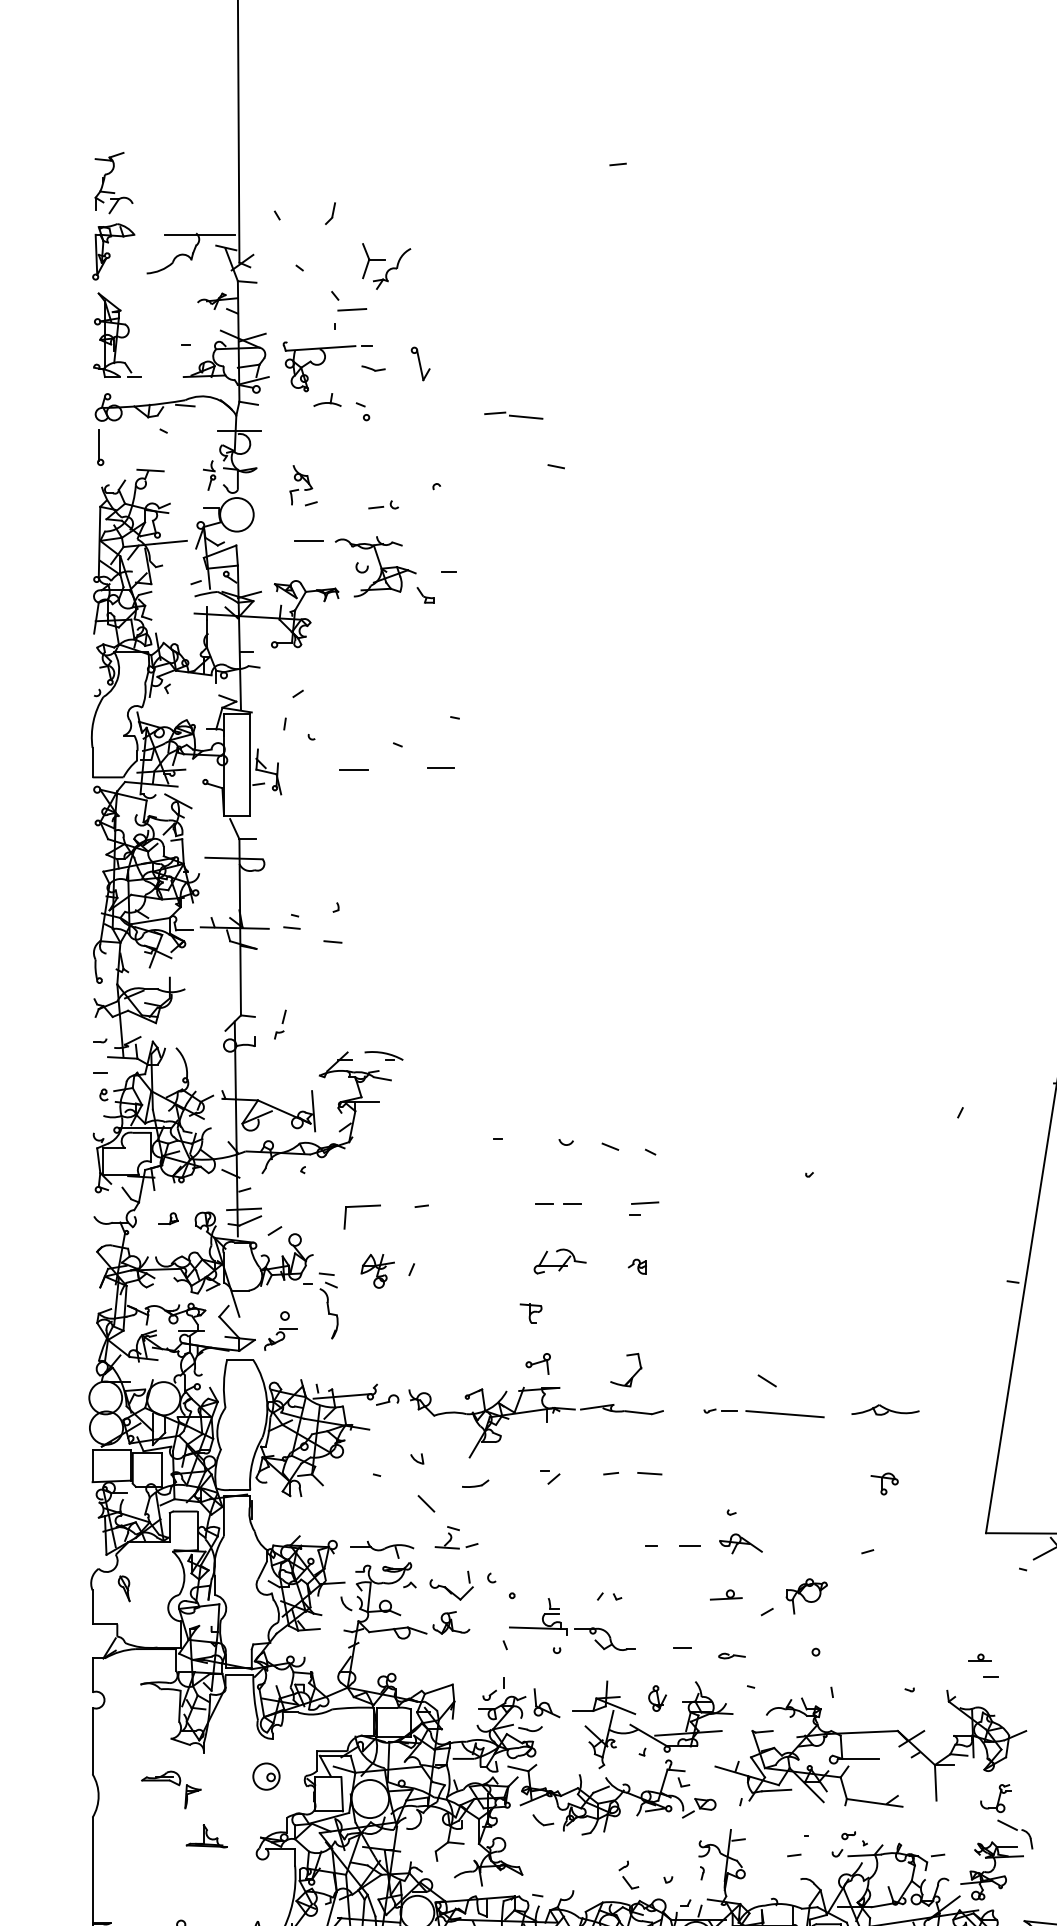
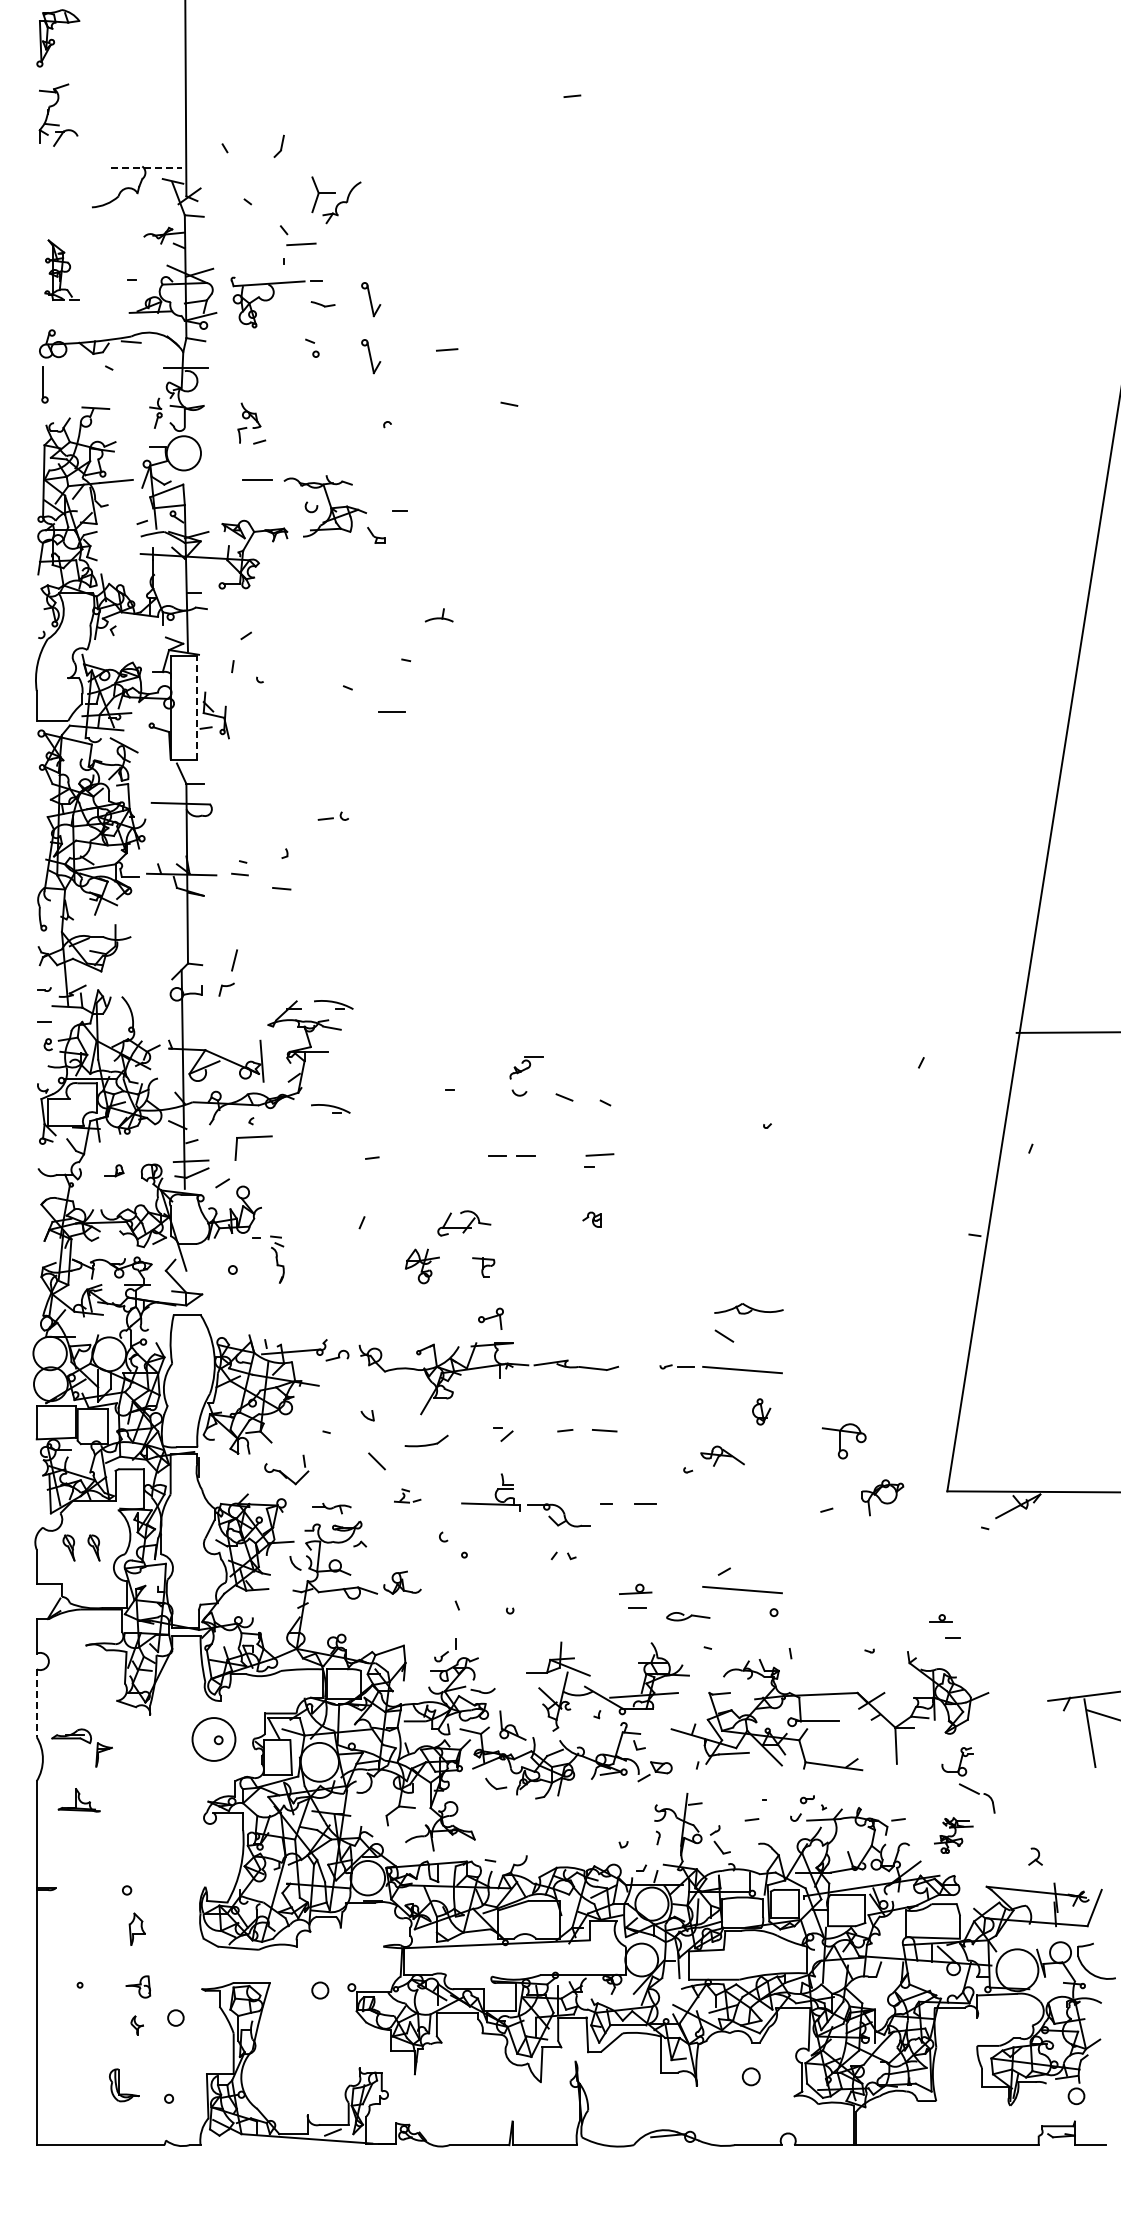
line: (200, 235) -> (146, 168), solid -> dashed
part: (113, 252) -> (58, 38), moved
part: (116, 334) -> (61, 269), size x0.7
part: (326, 400) -> (438, 615), moved
line: (525, 416) -> (478, 353), removed
part: (421, 419) -> (371, 356), added
part: (382, 504) -> (332, 815), moved
line: (250, 765) -> (197, 708), solid -> dashed
line: (353, 770) -> (302, 713), removed
part: (279, 1024) -> (227, 972), size x1.6
part: (380, 1157) -> (330, 1108), added
part: (362, 1207) -> (253, 1138), moved
part: (560, 1261) -> (464, 1223), moved
part: (377, 1271) -> (422, 1266), moved
part: (328, 1305) -> (277, 1259), size x0.7
part: (280, 1339) -> (526, 1067), moved
part: (632, 1375) -> (587, 1330), removed
part: (885, 1409) -> (748, 1308), moved
part: (475, 1483) -> (427, 1440), size x1.6
part: (884, 1483) -> (843, 1440), size x1.6
part: (456, 1537) -> (407, 1495), size x0.6
part: (740, 1543) -> (722, 1455), moved
part: (381, 1550) -> (331, 1508), size x0.6
part: (451, 1585) -> (286, 1469), moved
part: (148, 1588) -> (93, 1547), added
part: (726, 1594) -> (635, 1588), moved
part: (806, 1596) -> (882, 1497), moved
part: (572, 1624) -> (525, 1500), moved
line: (784, 1630) -> (742, 1590), added
part: (732, 1655) -> (688, 1616), size x1.6
part: (657, 1698) -> (761, 1411), moved
part: (546, 1703) -> (512, 1725), moved
line: (92, 1741) -> (36, 1703), solid -> dashed
circle: (265, 1776) -> (213, 1739), size x1.6
part: (173, 1783) -> (84, 1741), moved
part: (206, 1836) -> (78, 1800), moved
part: (992, 1870) -> (953, 1835), size x0.6
part: (628, 1874) -> (719, 1839), moved

